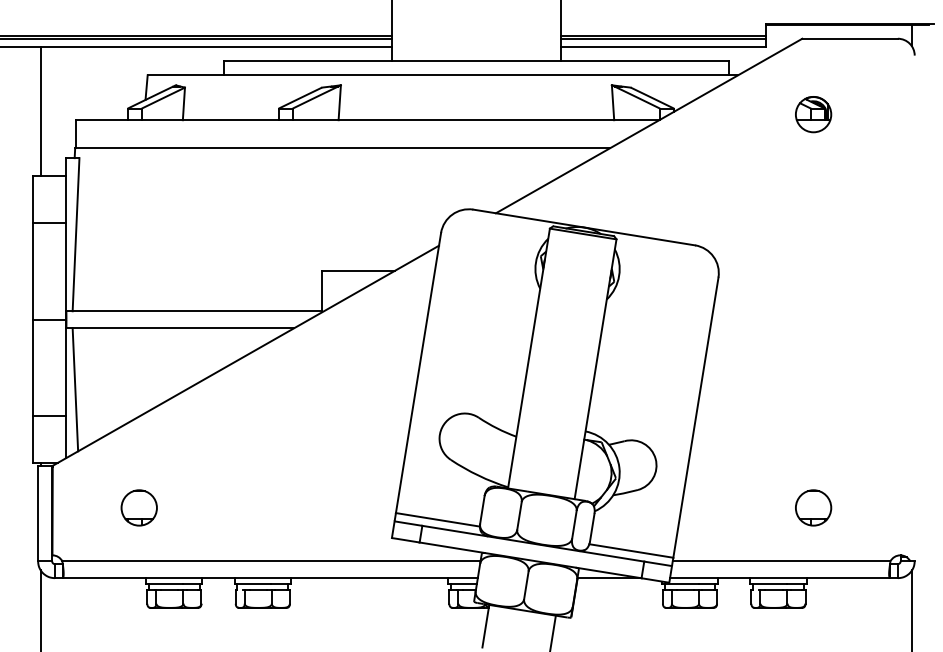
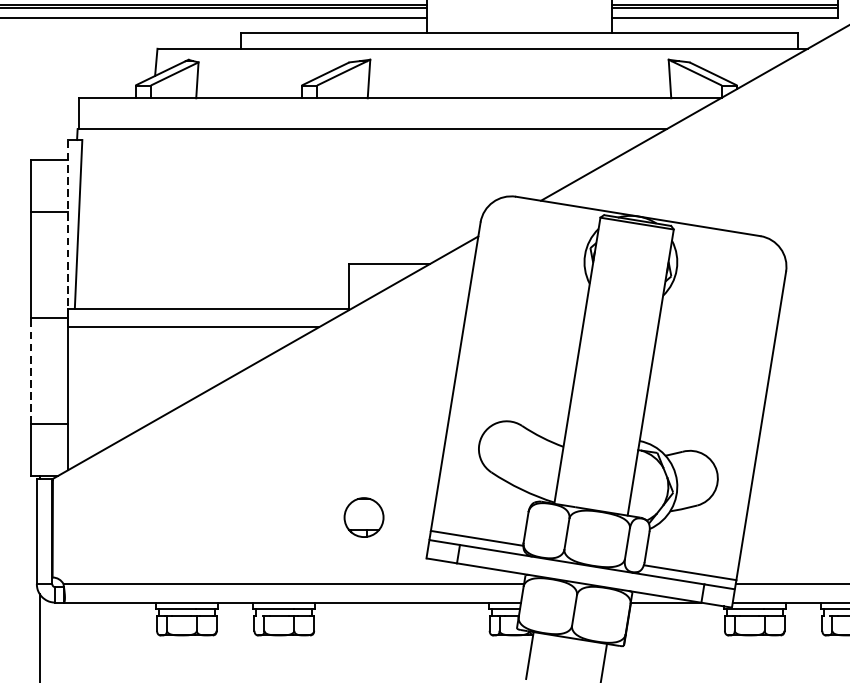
line: (40, 111) -> (39, 88), removed
line: (66, 238) -> (68, 228), solid -> dashed
line: (32, 367) -> (30, 370), solid -> dashed
line: (75, 389) -> (77, 394), removed
part: (138, 507) -> (363, 517), moved

